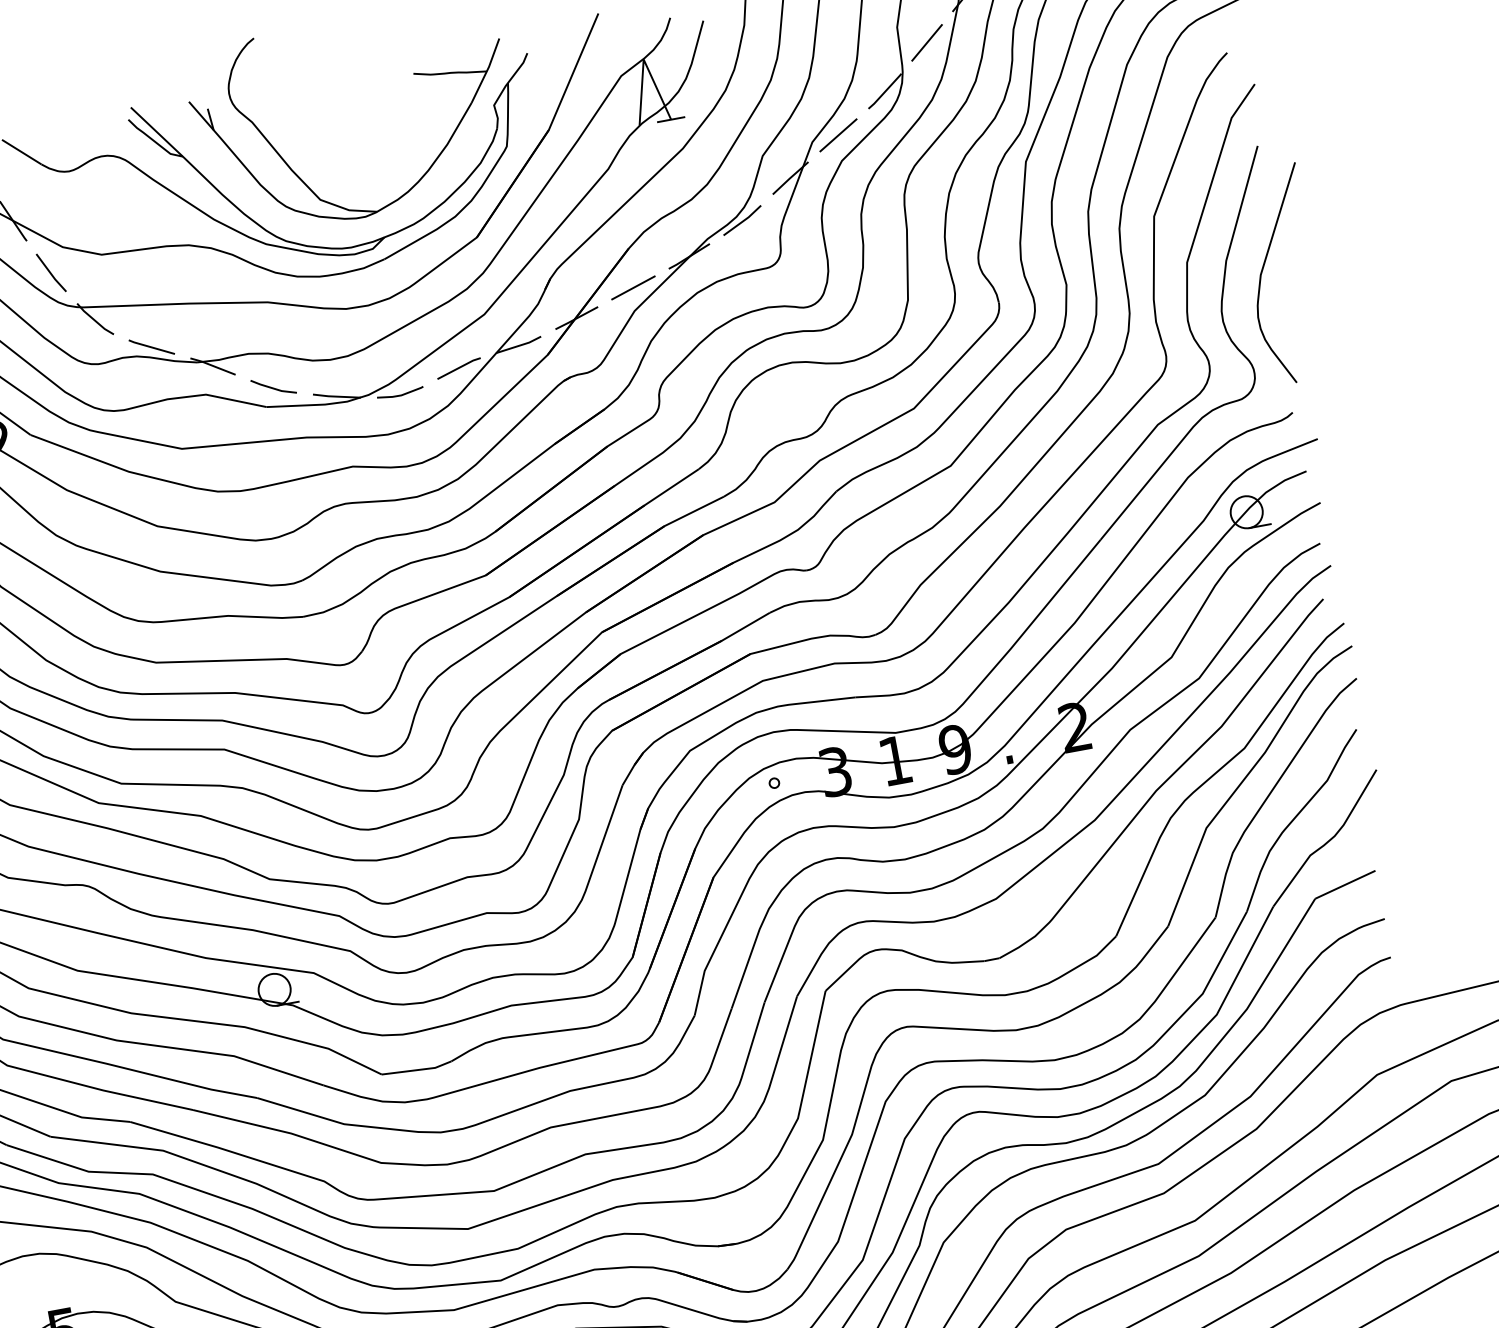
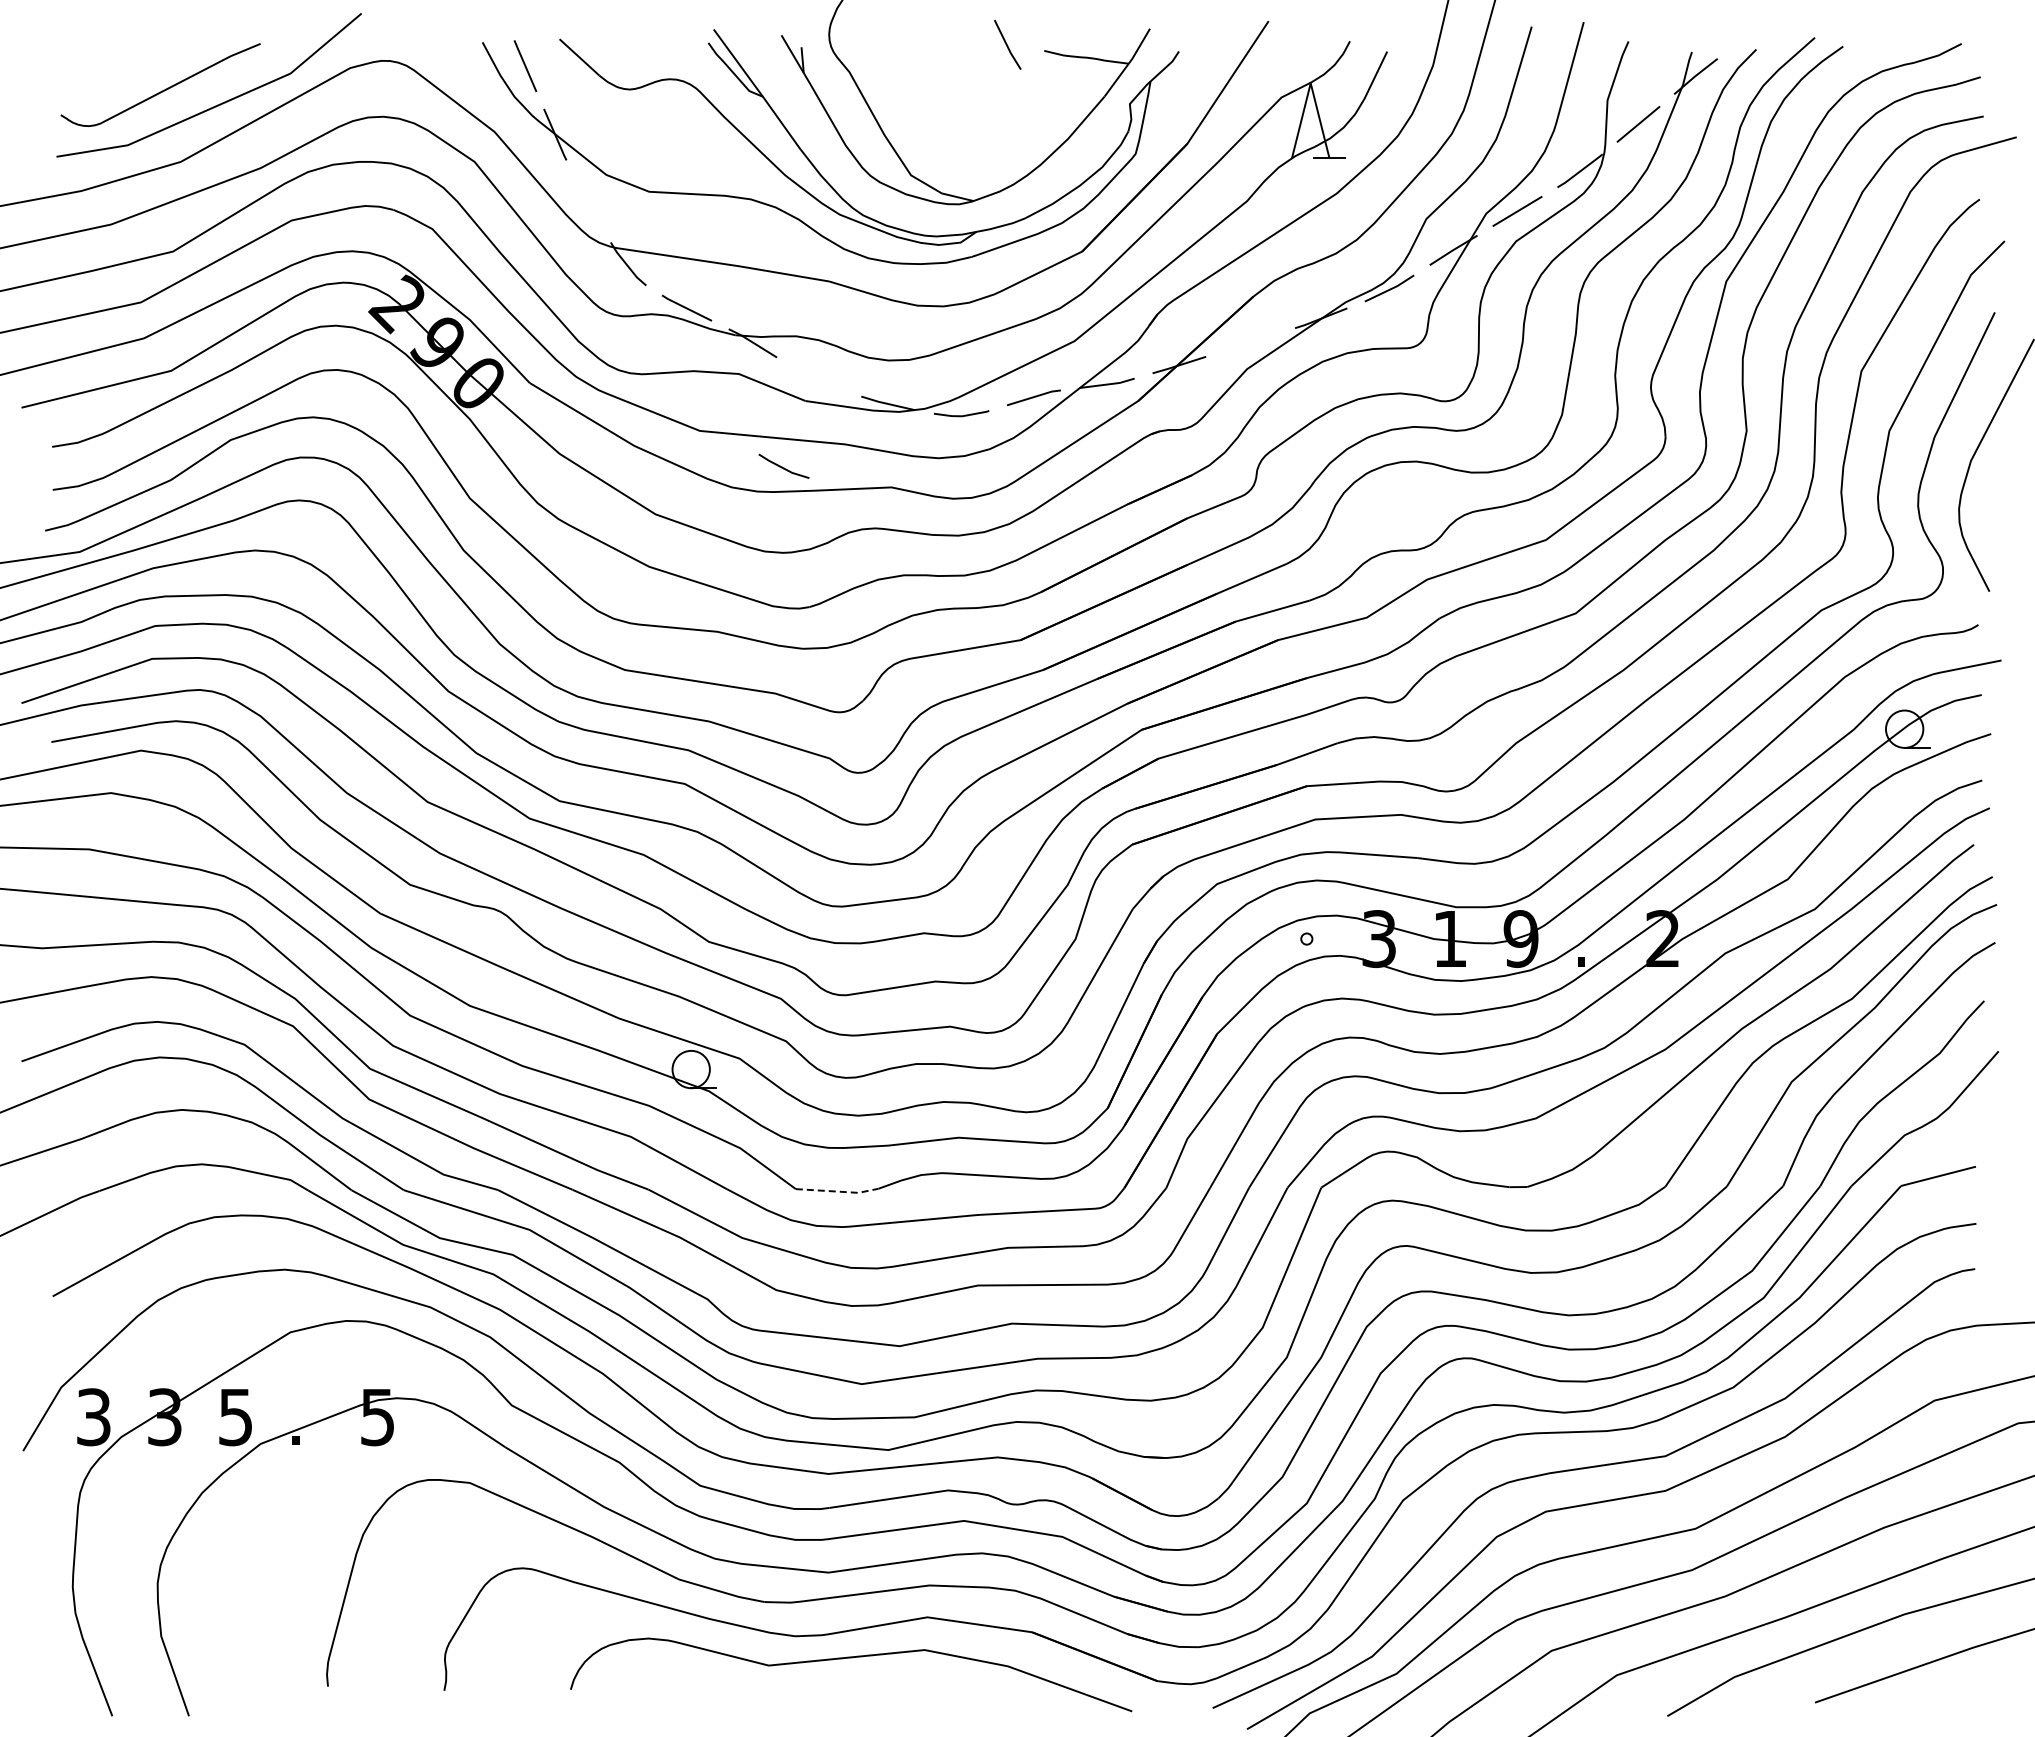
line: (51, 272) -> (1007, 44), moved
line: (633, 287) -> (1250, 342), removed
line: (272, 387) -> (782, 466), moved
line: (418, 1069) -> (838, 1191), solid -> dashed

